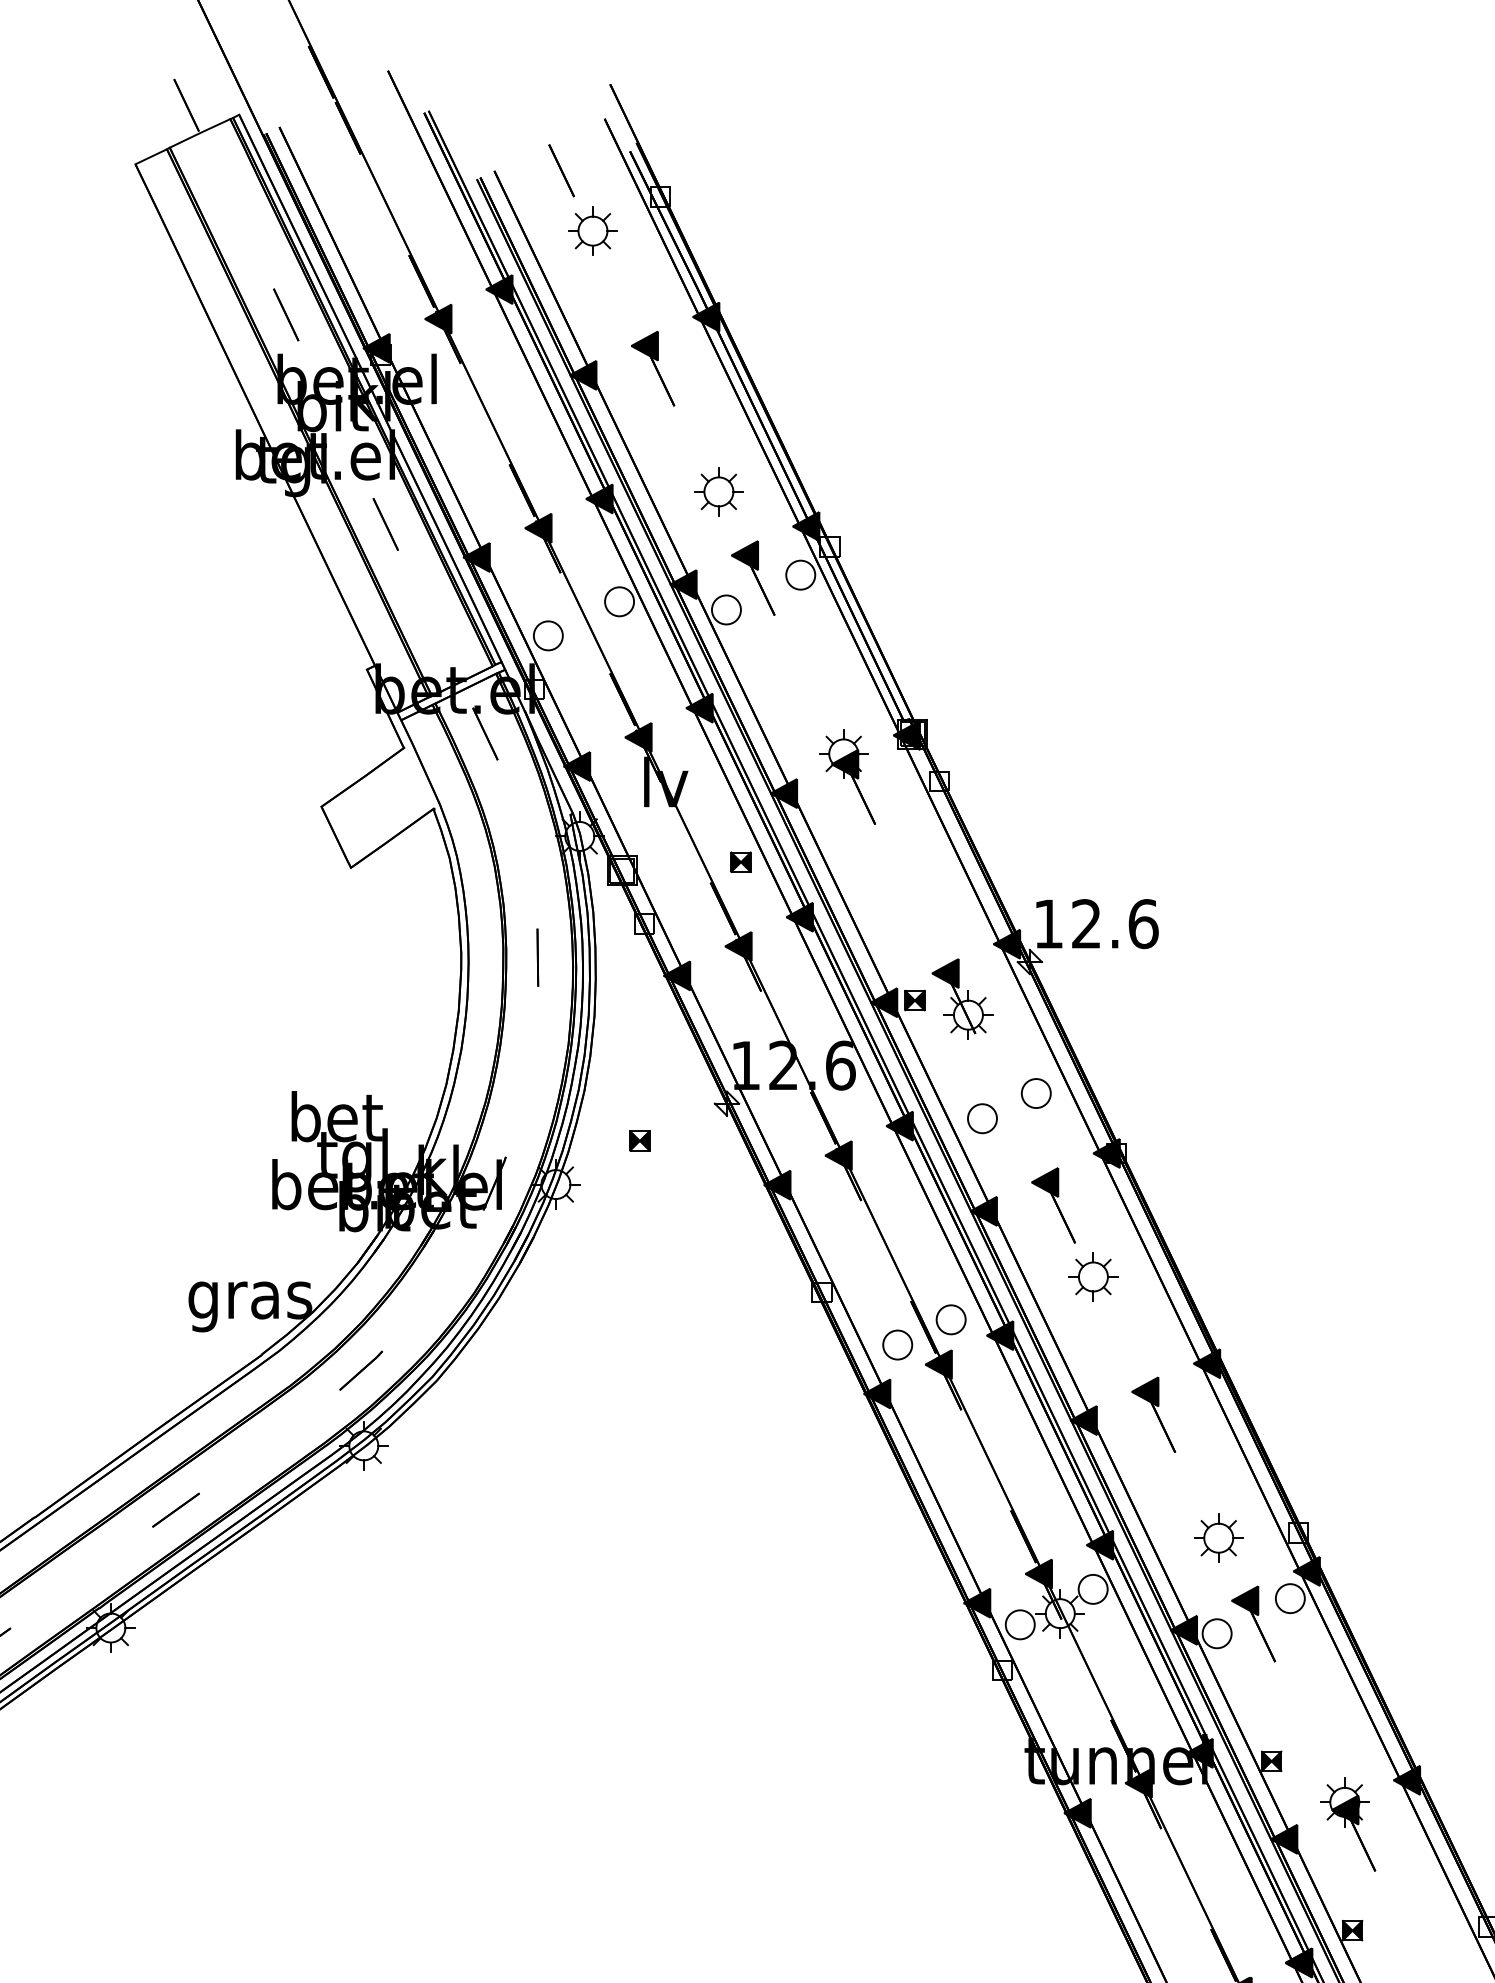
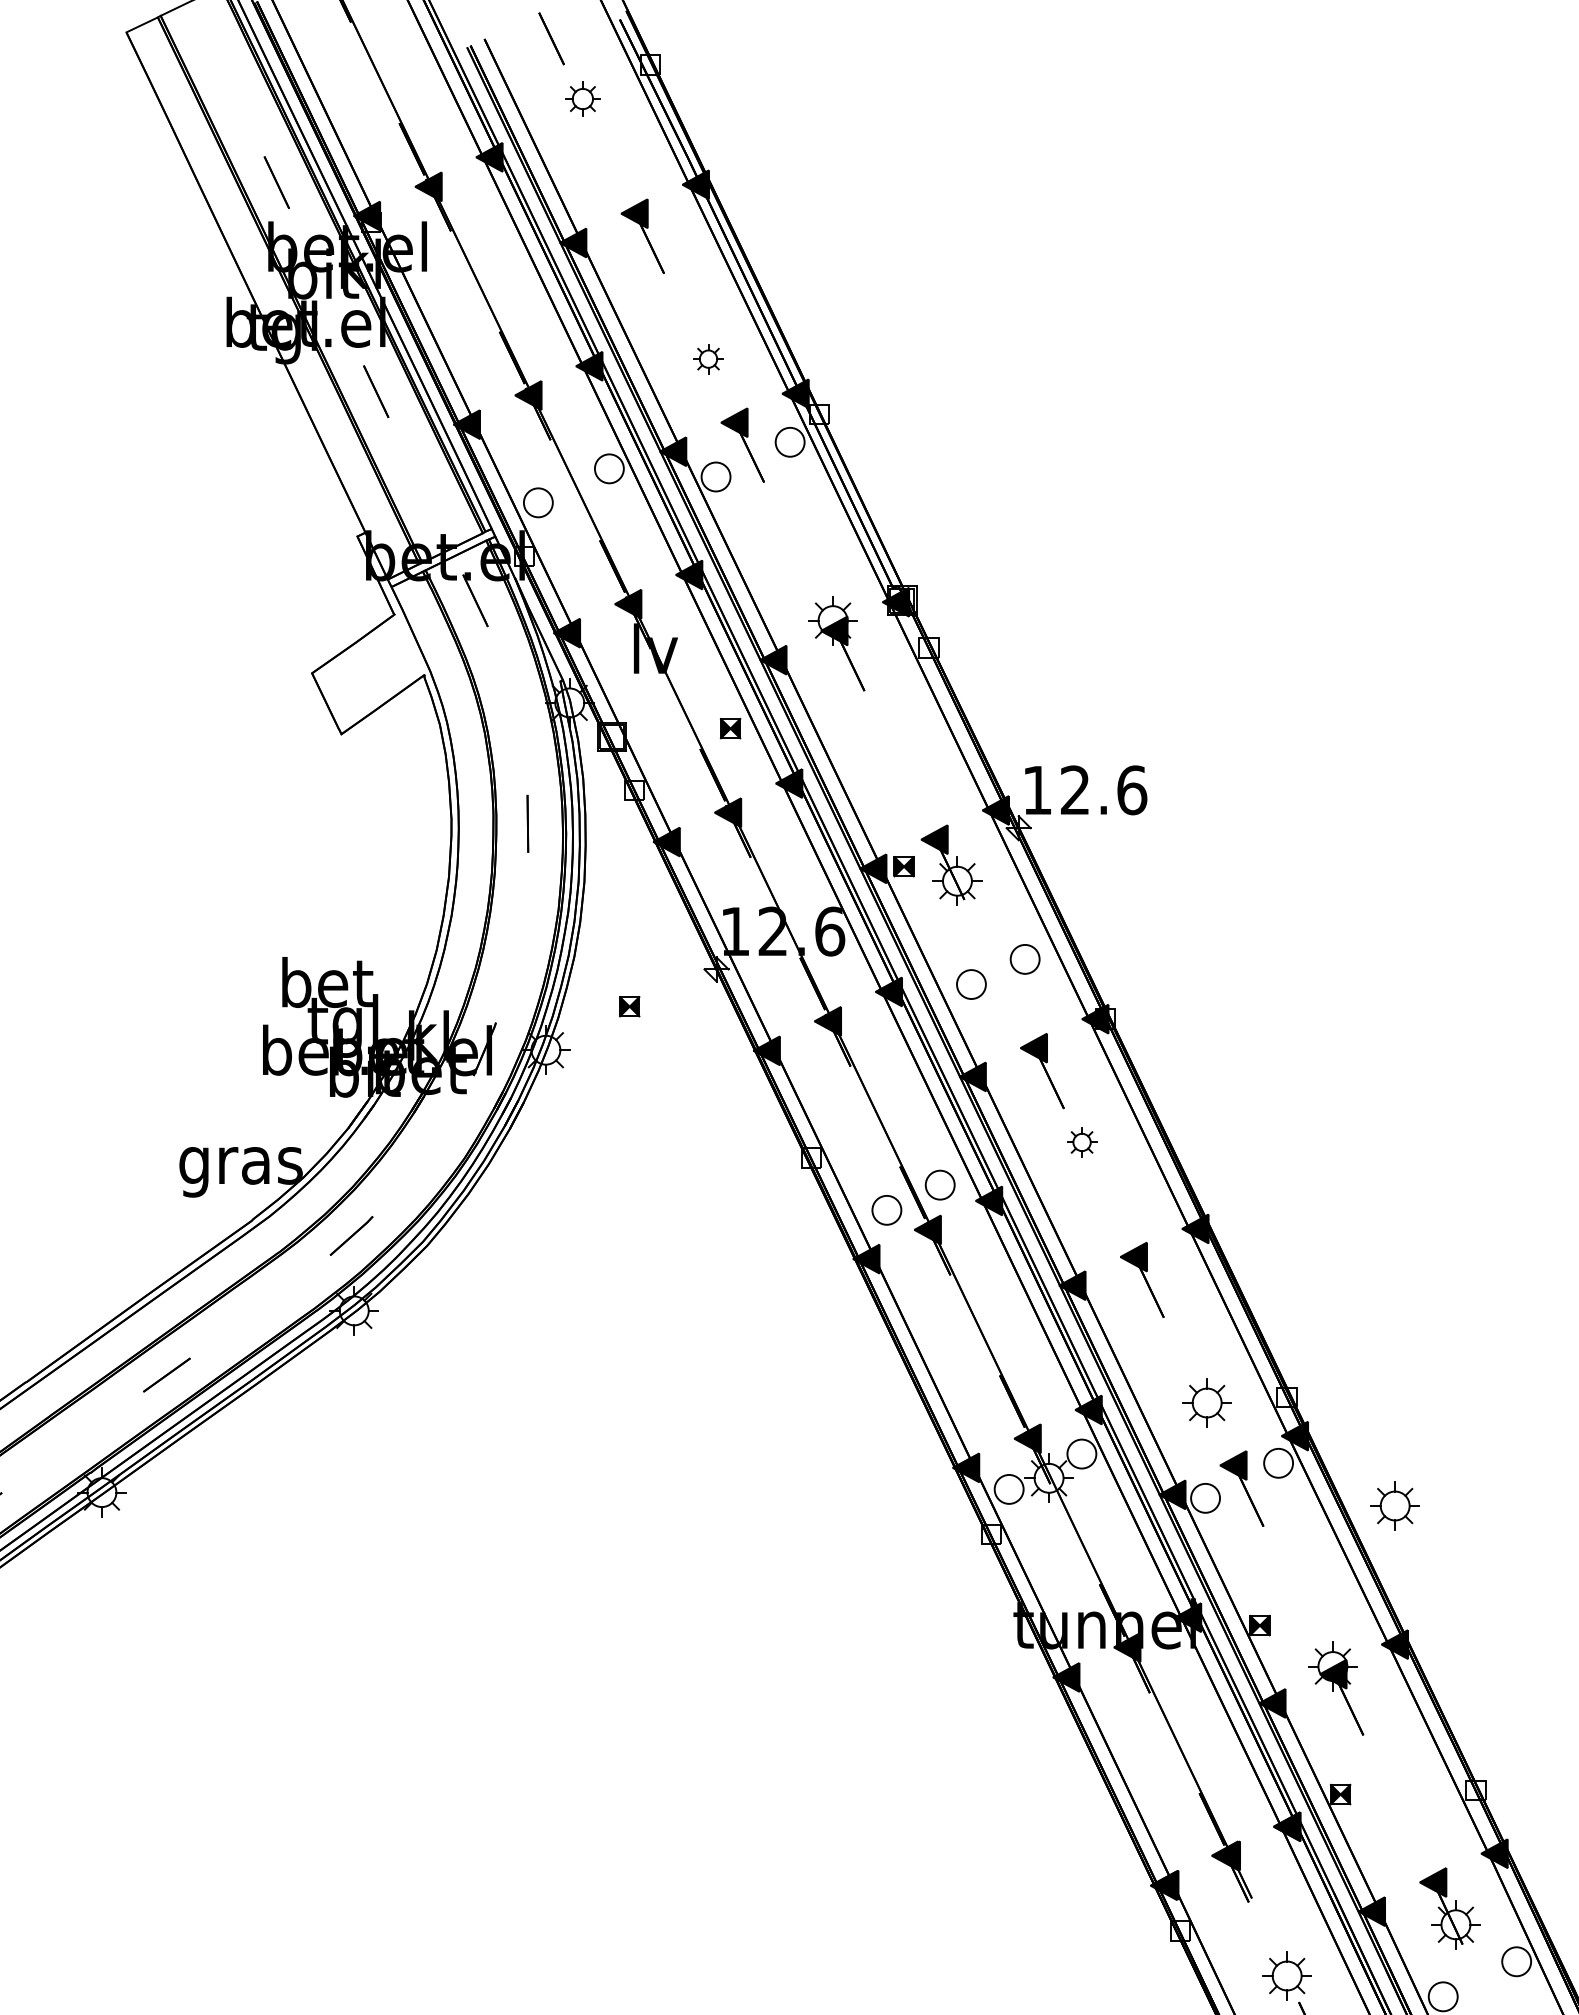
part: (592, 230) -> (582, 98), size x0.7
part: (718, 491) -> (708, 358), size x0.6
part: (1092, 1277) -> (1081, 1142), size x0.6
part: (1406, 1640) -> (1394, 1505), added

